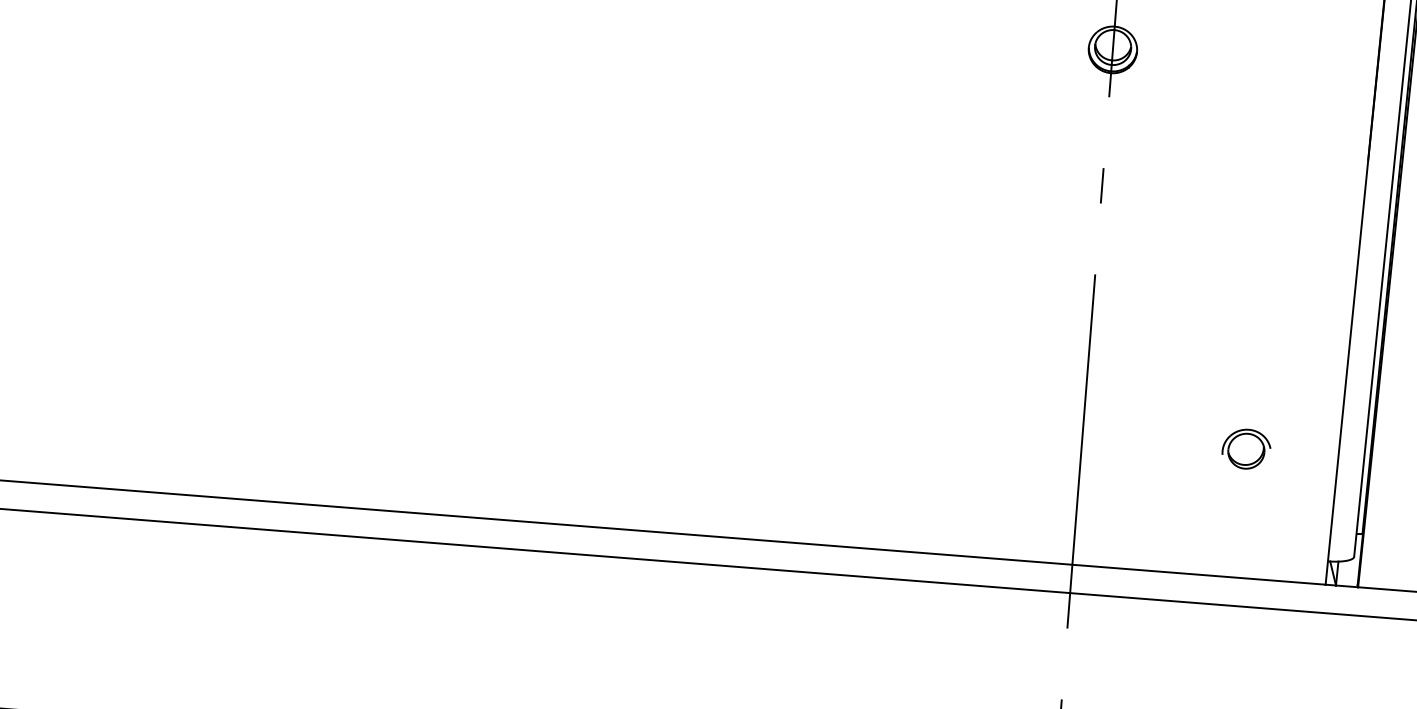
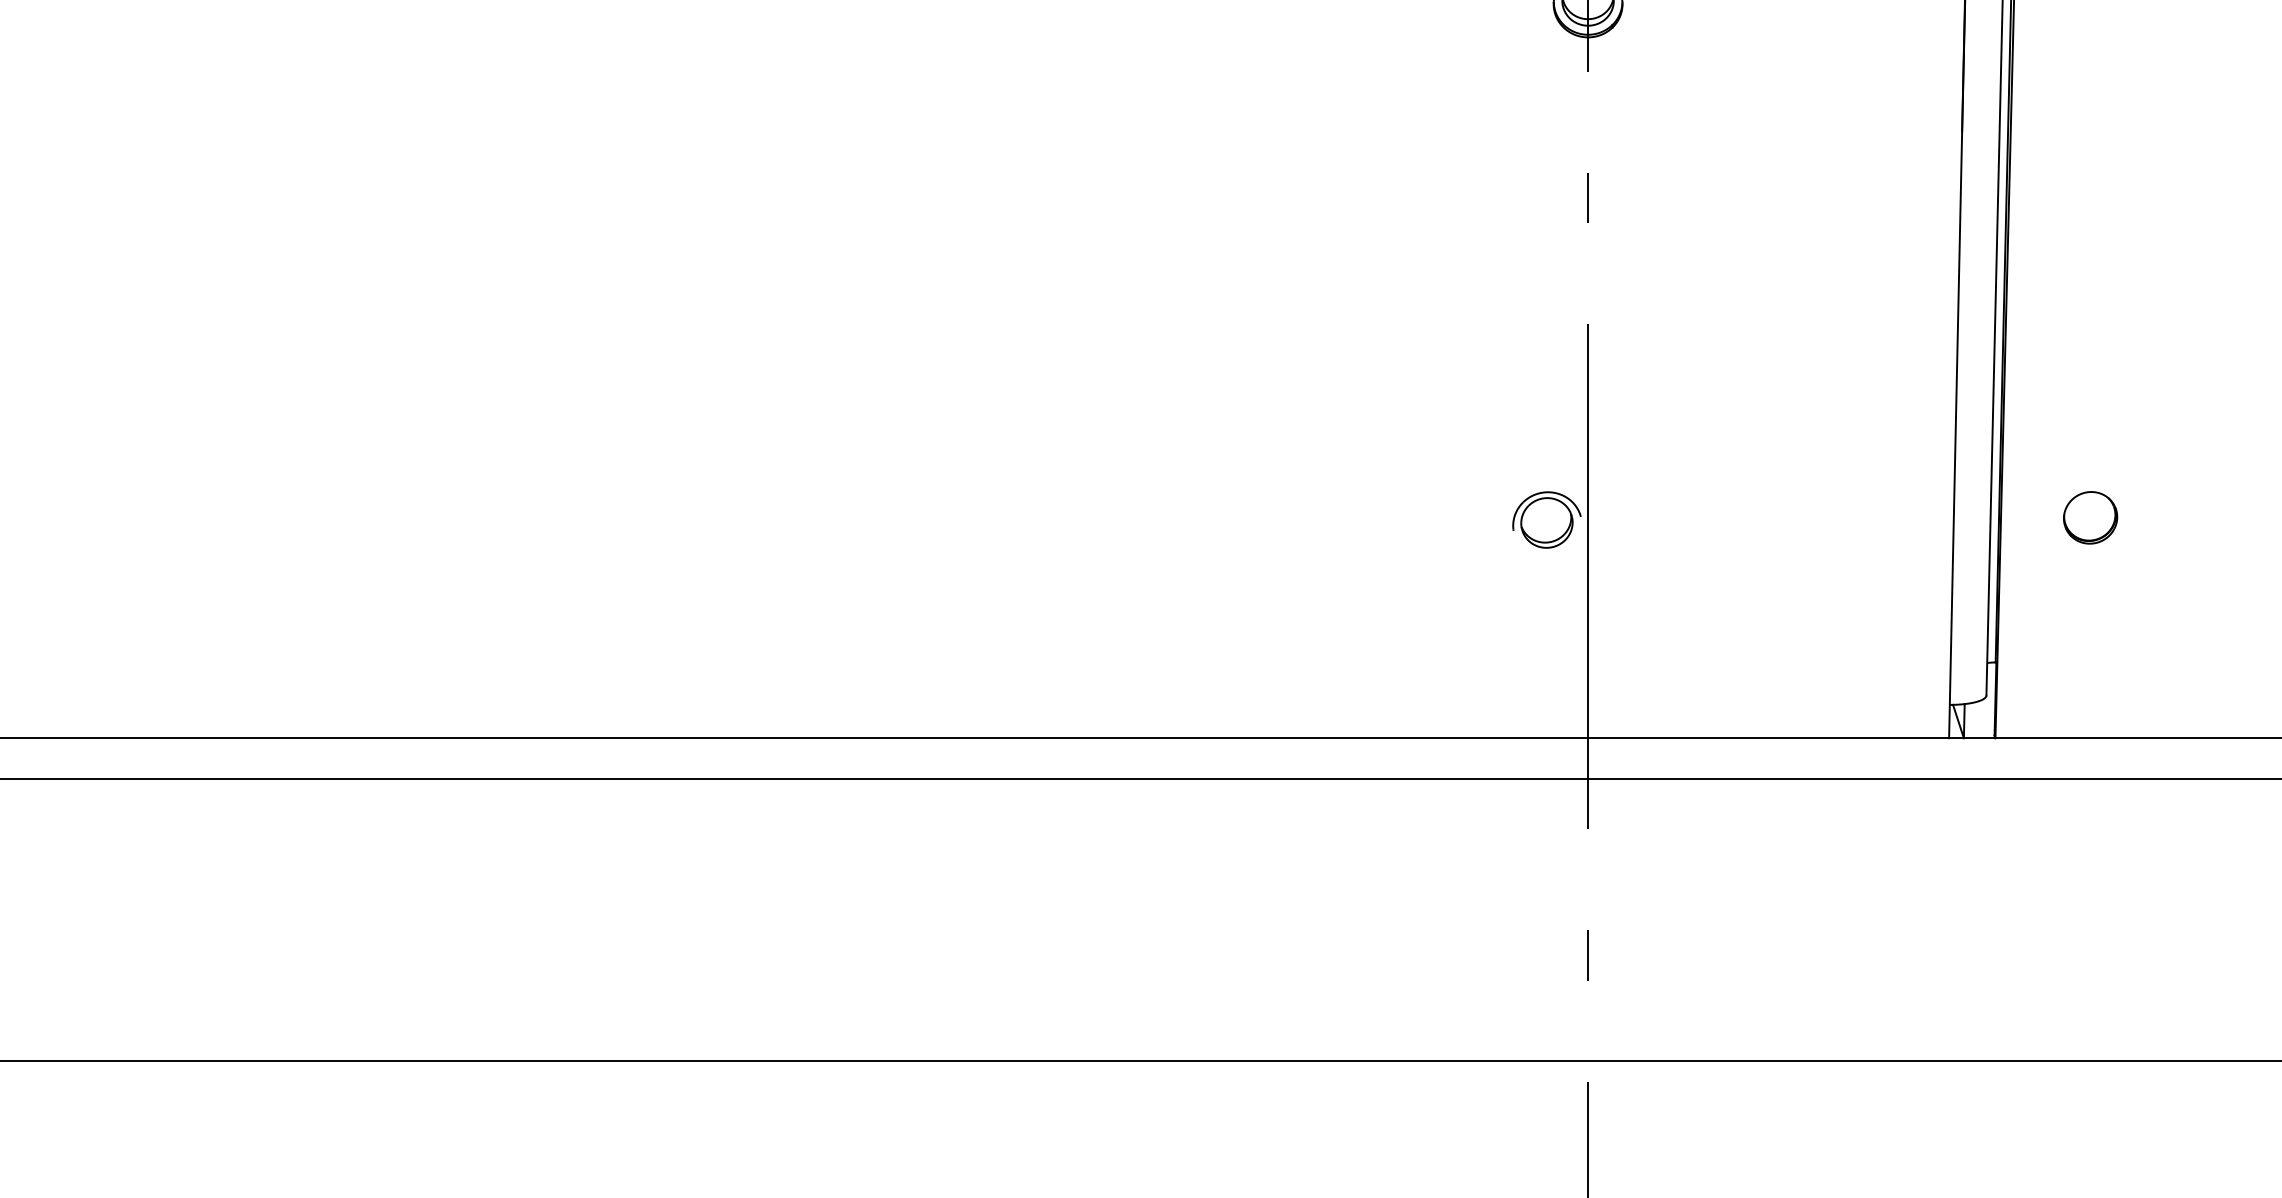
part: (1246, 448) -> (1546, 519), moved

